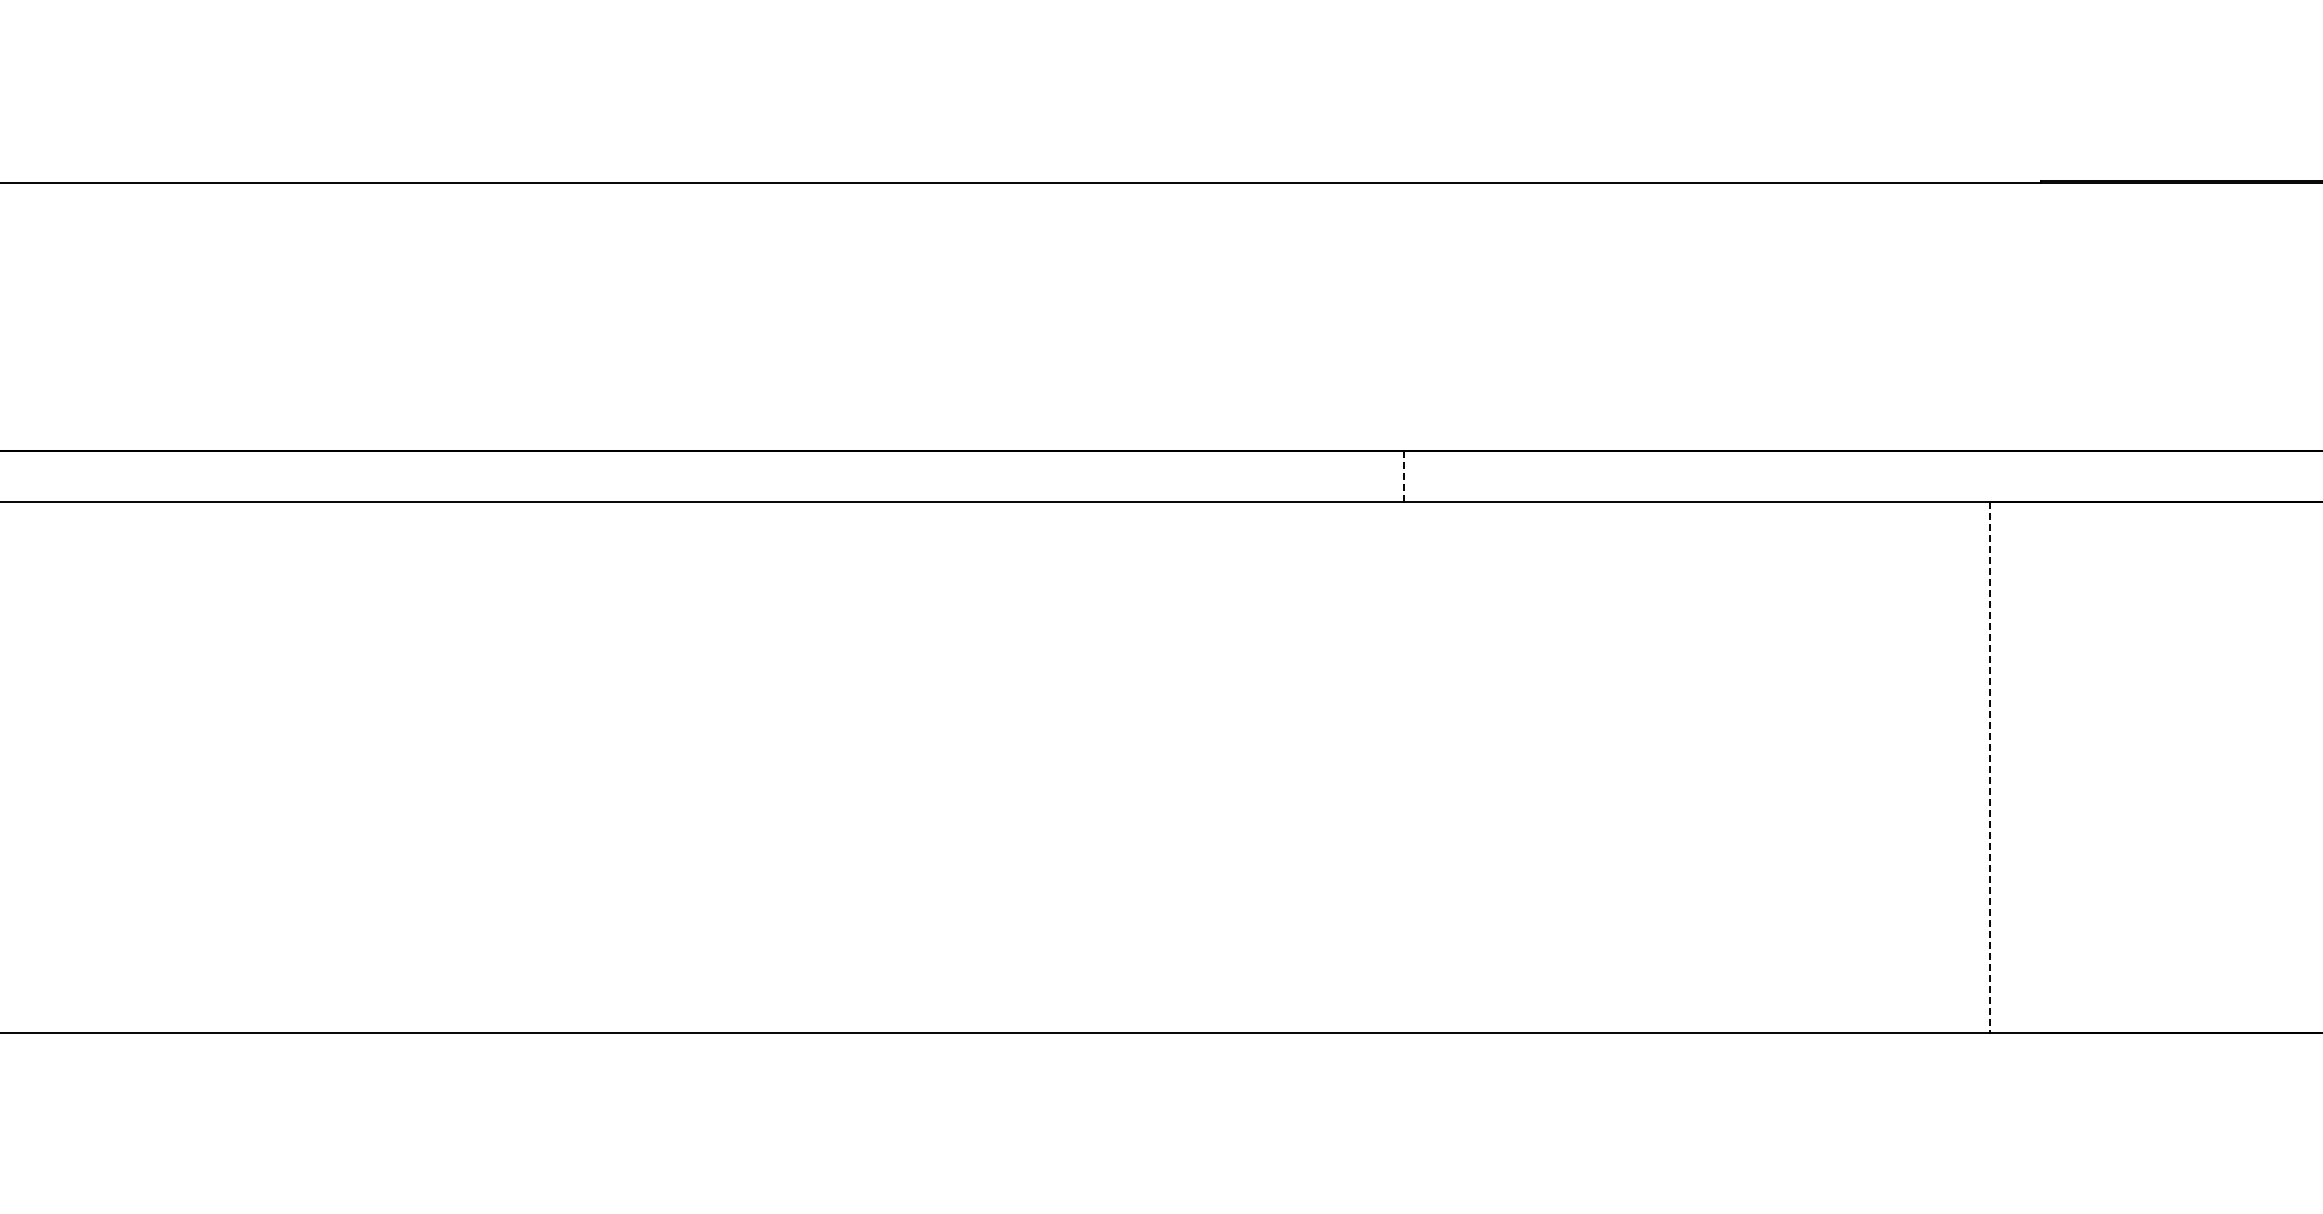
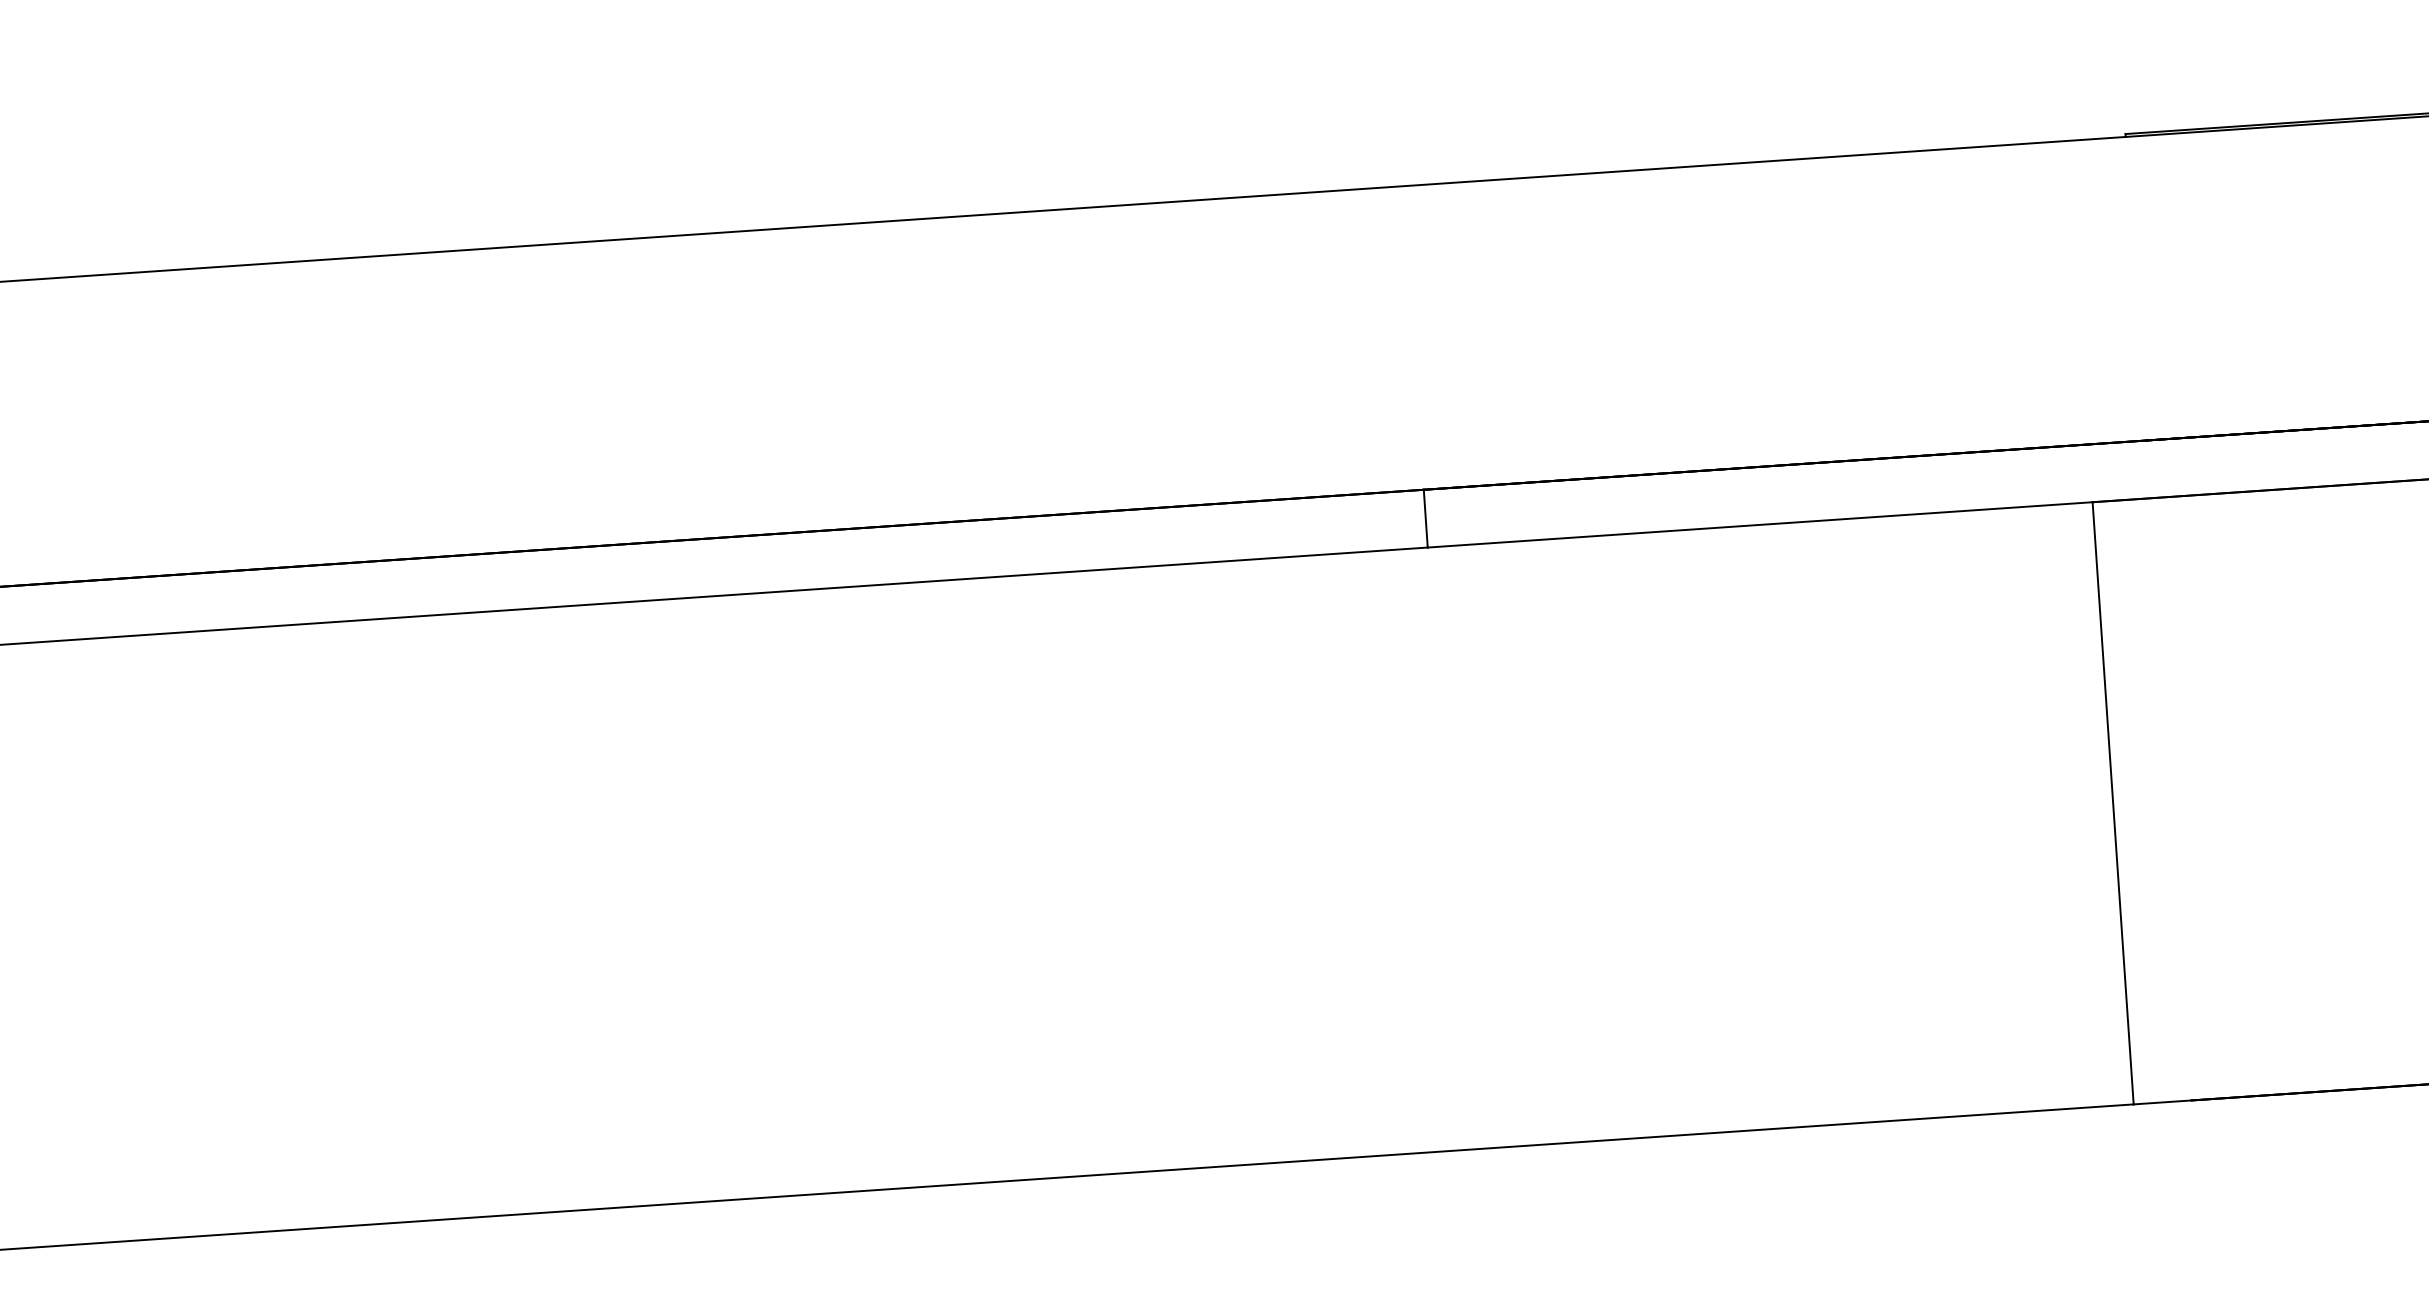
line: (1403, 476) -> (1425, 518), dashed -> solid
line: (1990, 767) -> (2113, 803), dashed -> solid

